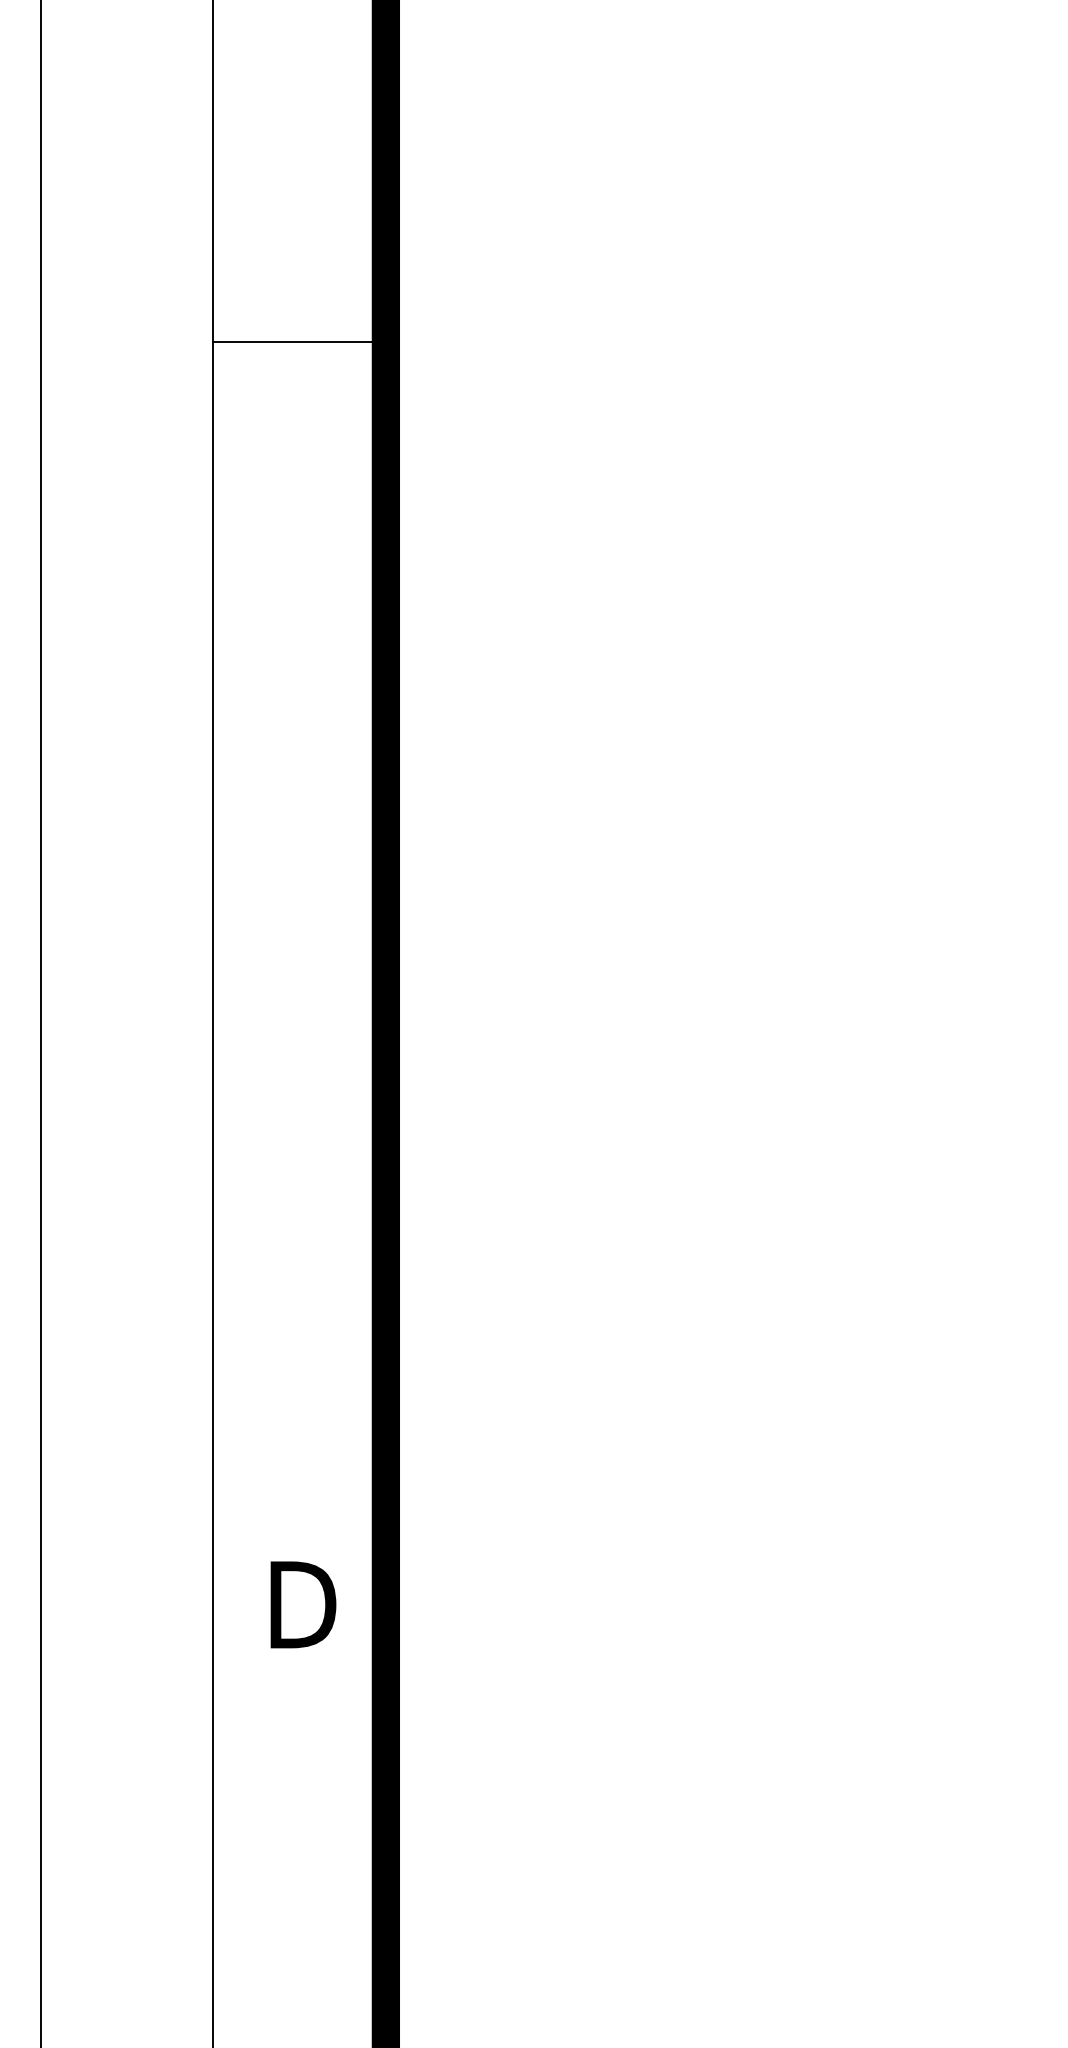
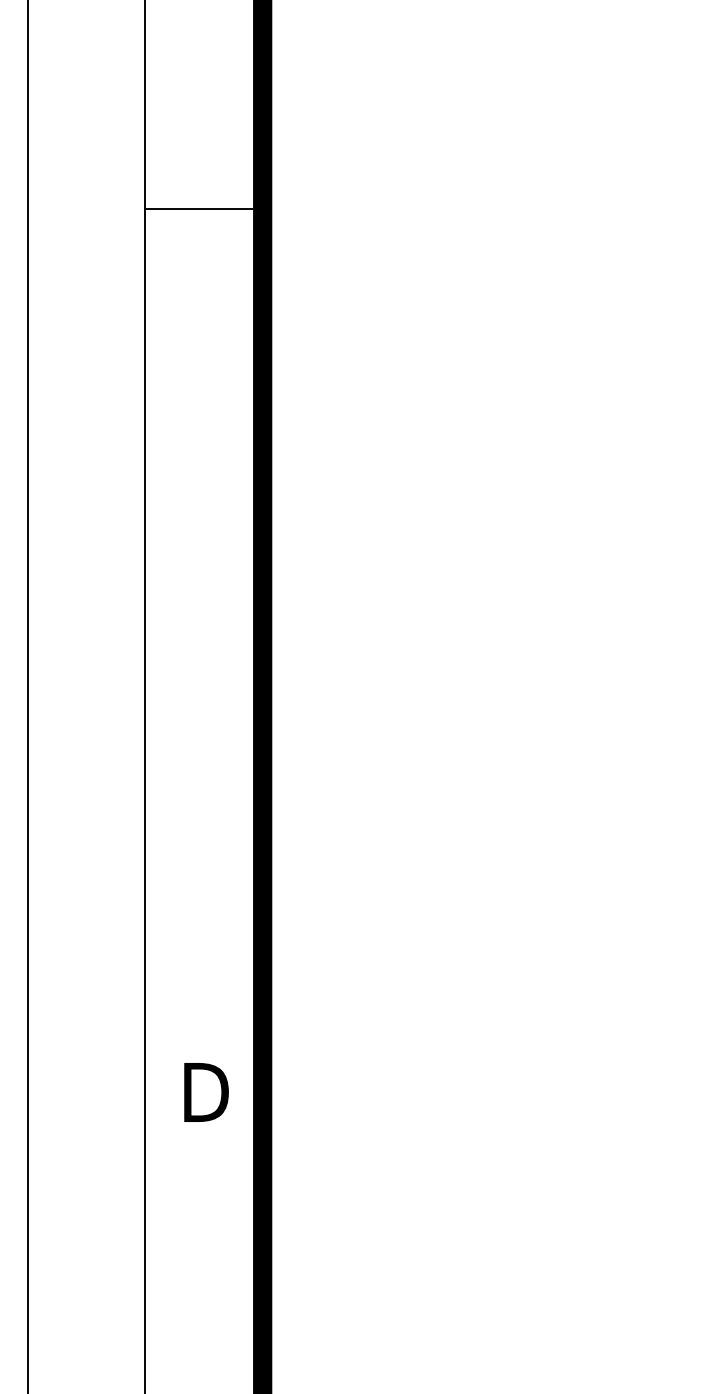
line: (303, 341) -> (206, 209), moved

